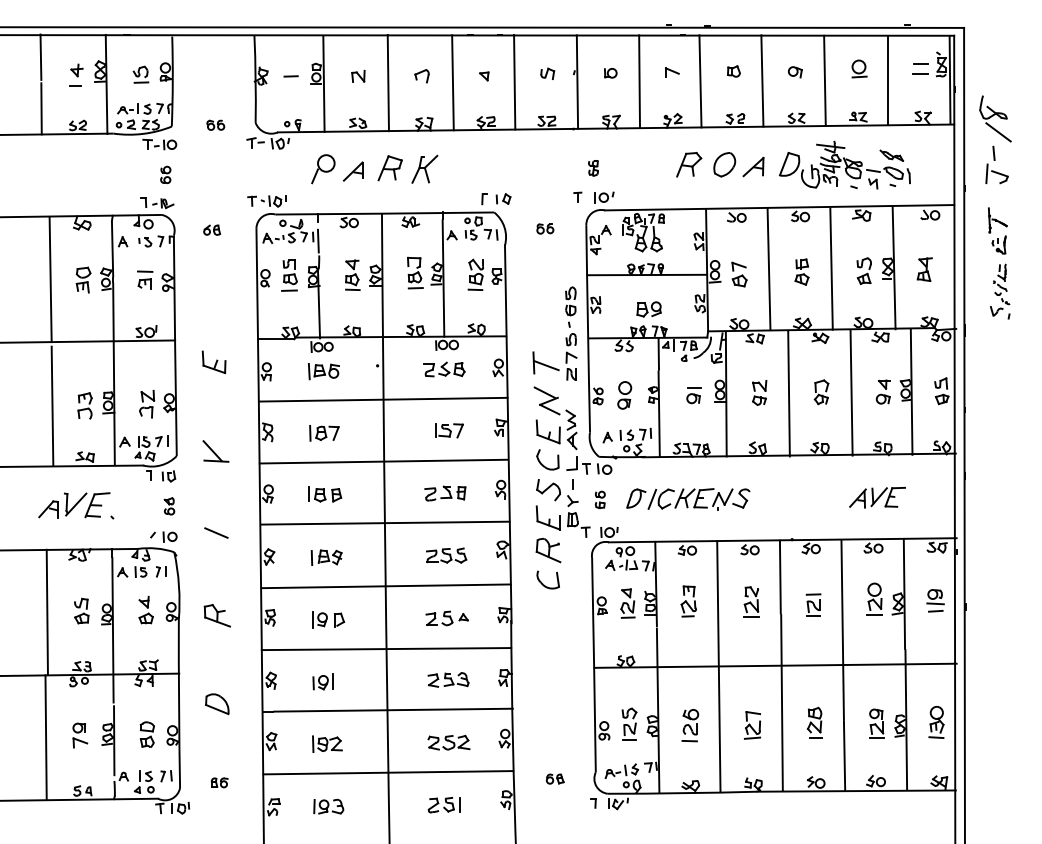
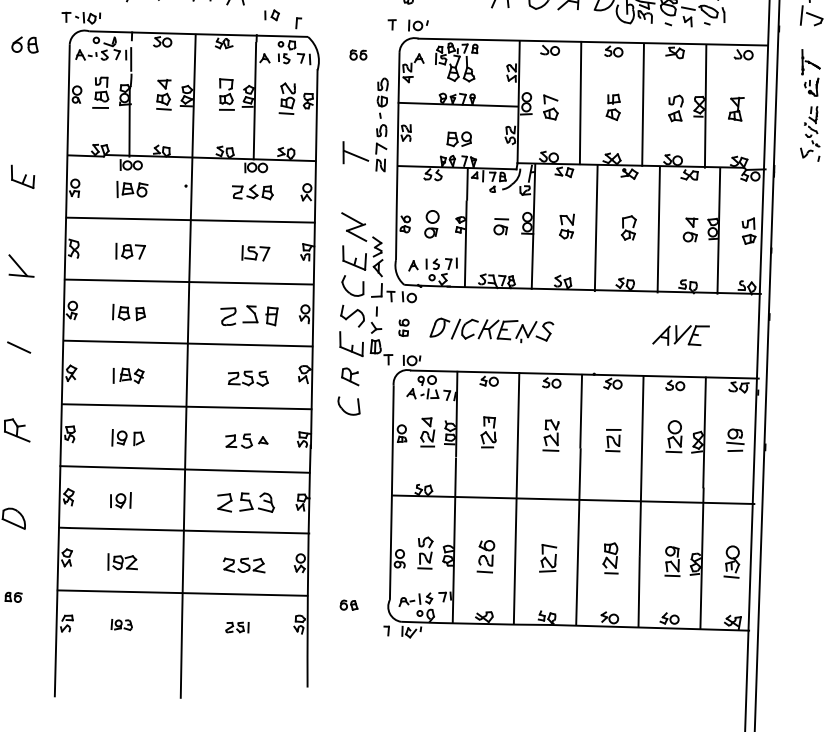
part: (503, 198) -> (271, 14), moved
part: (212, 229) -> (25, 44), size x1.6
part: (565, 337) -> (376, 128), moved
part: (445, 493) -> (249, 316), size x1.4
part: (548, 550) -> (350, 376), size x0.7
part: (448, 679) -> (245, 502), size x1.4
part: (443, 805) -> (236, 627), size x0.7
part: (328, 806) -> (121, 624), size x0.7

